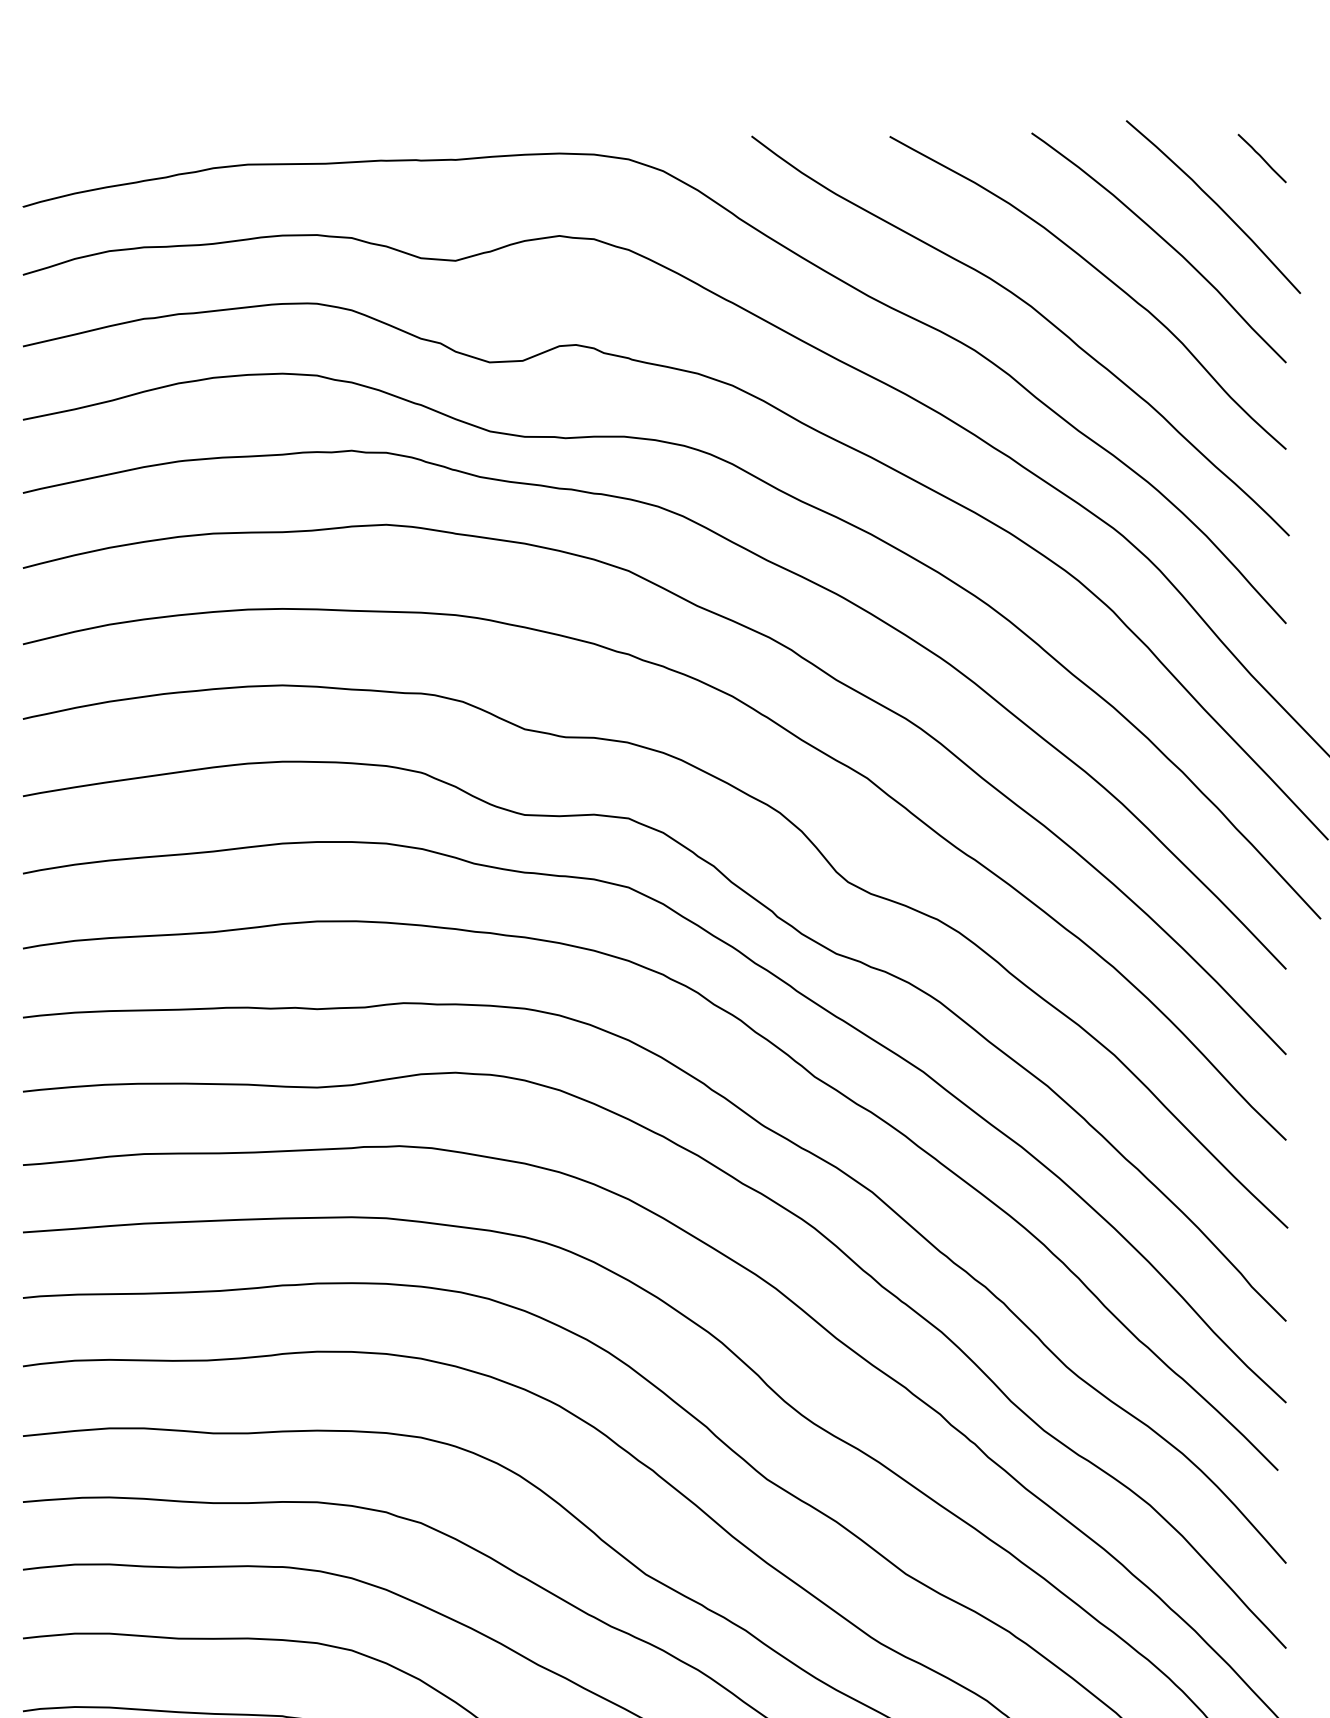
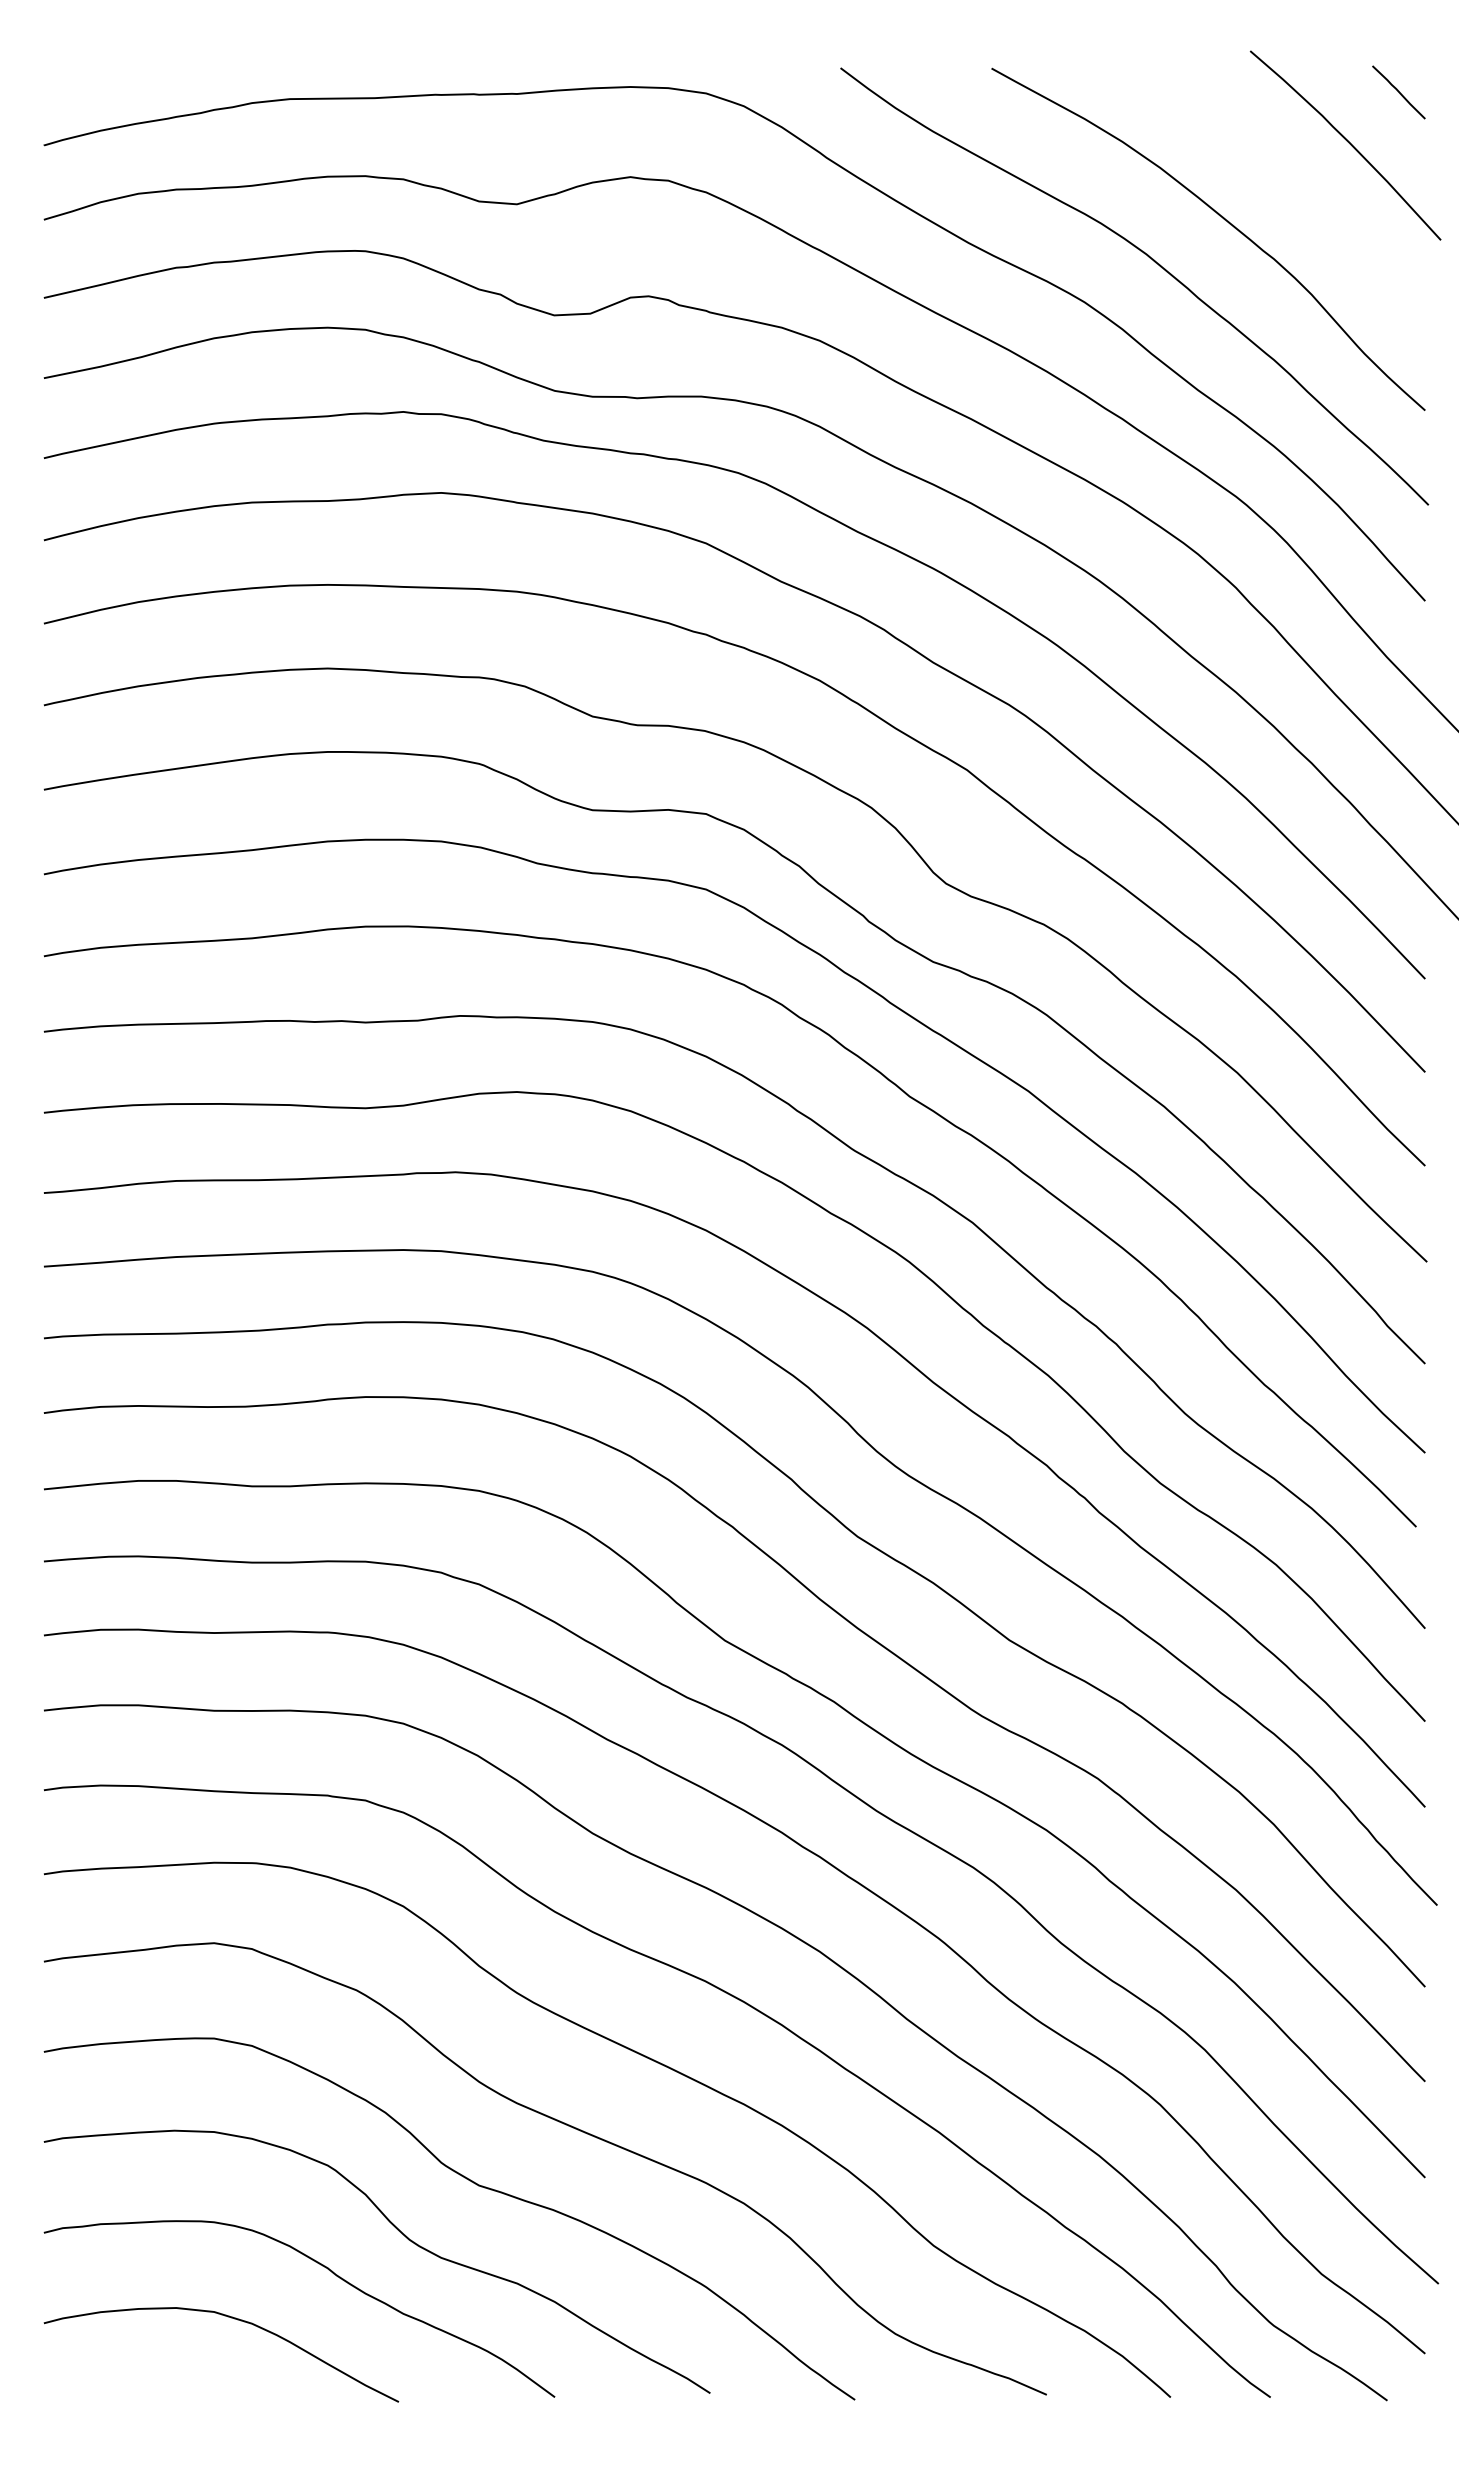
curve: (1164, 241) -> (1292, 183), removed

